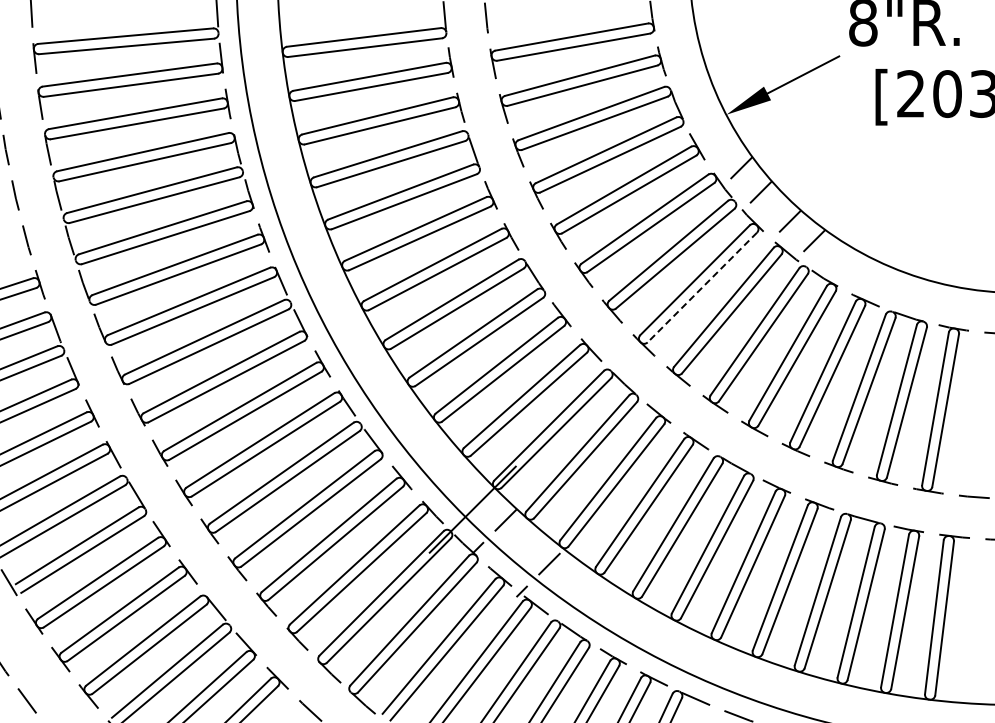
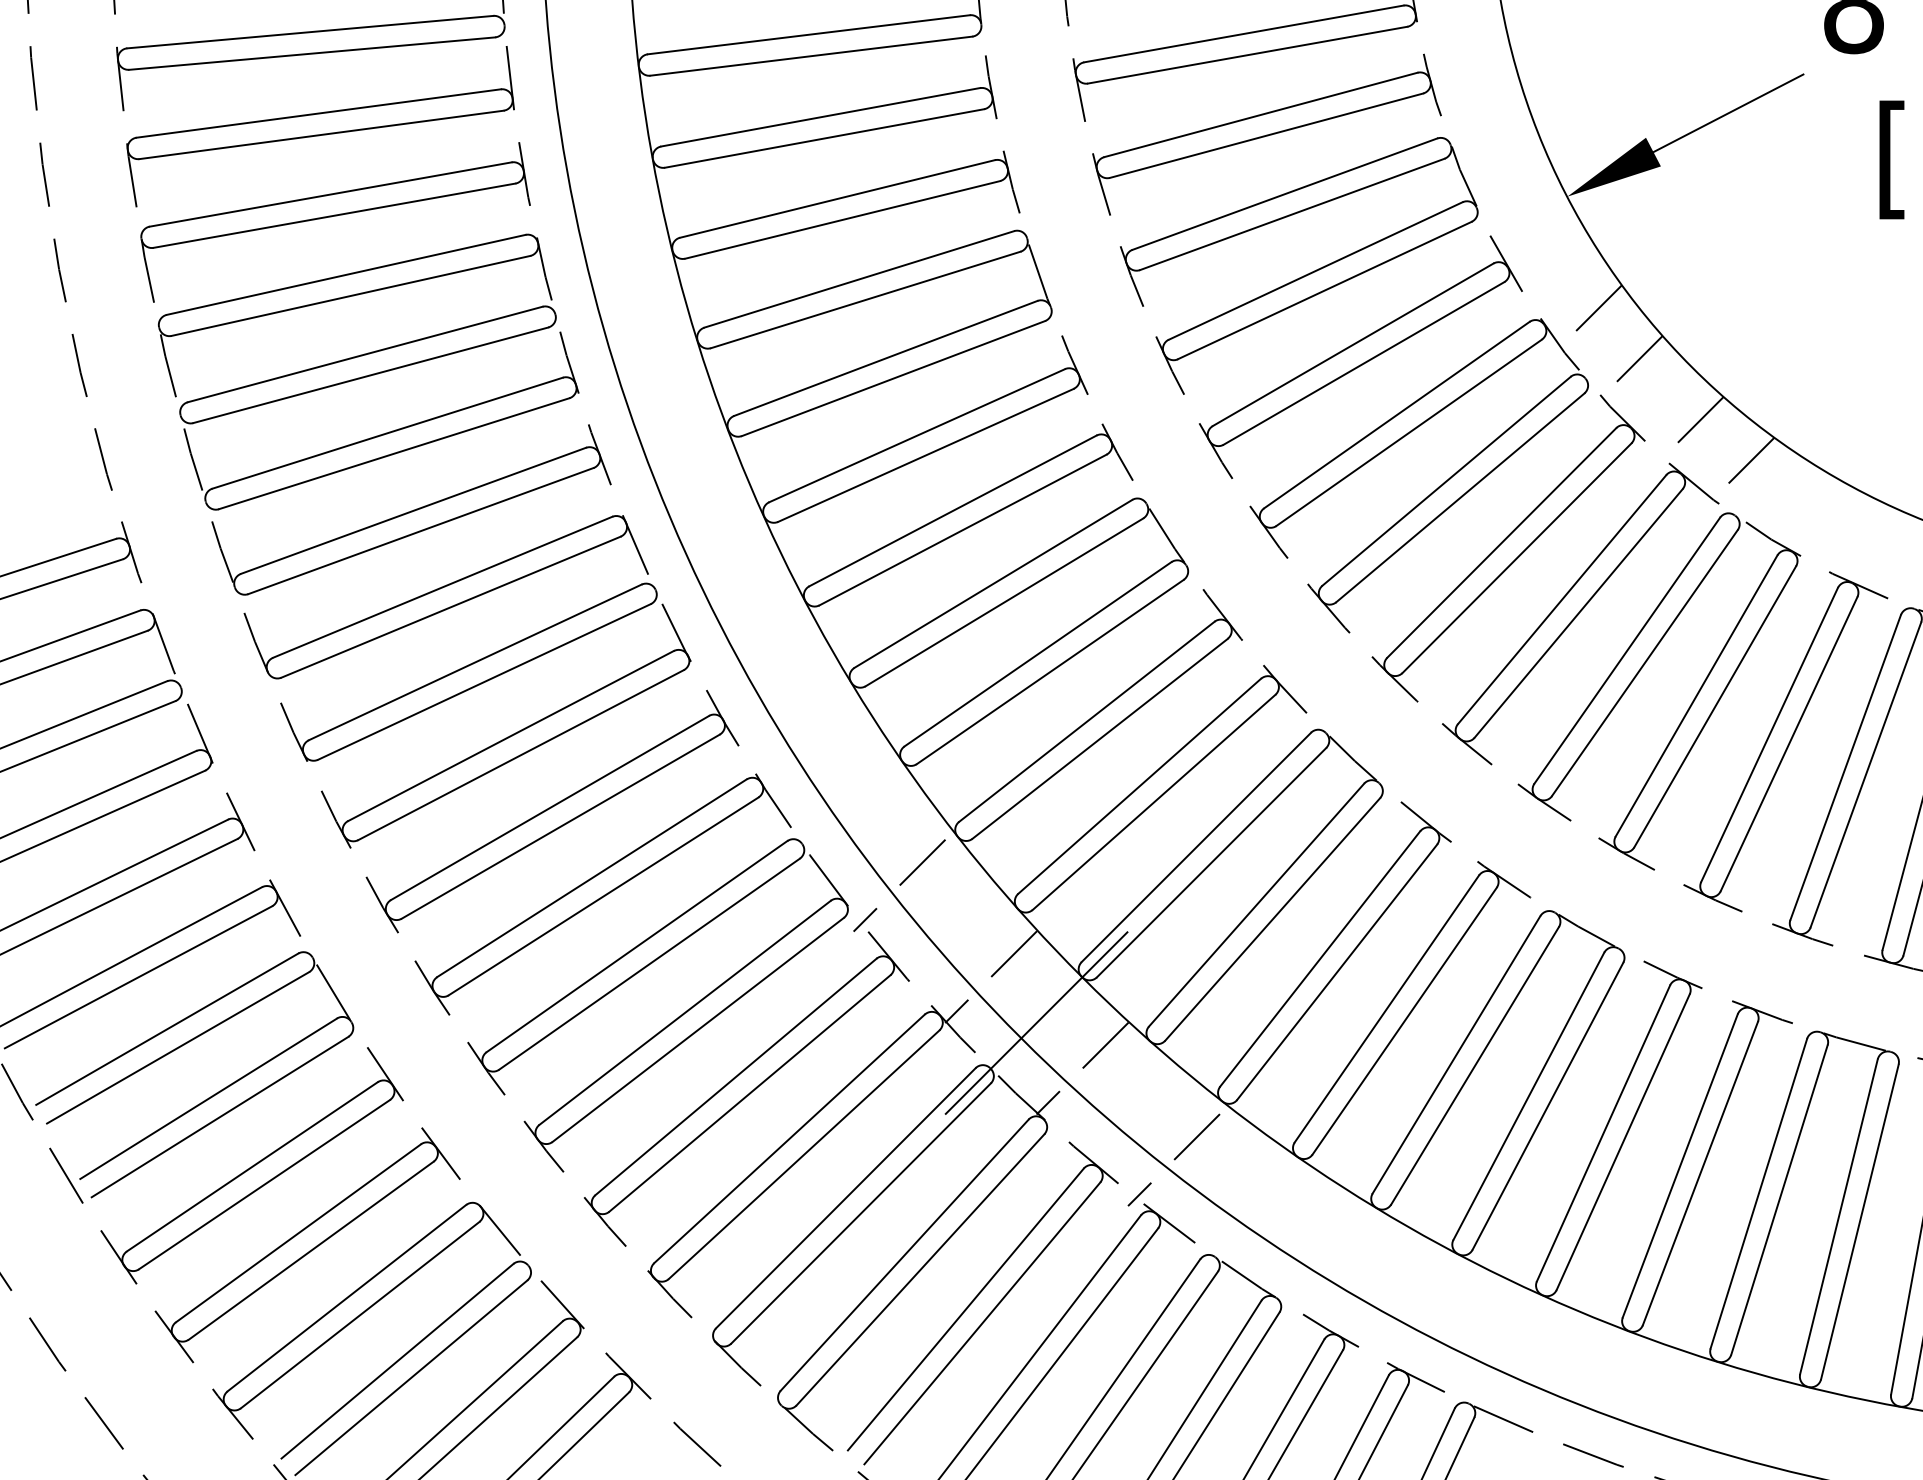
line: (702, 287) -> (1517, 558), dashed -> solid
line: (407, 443) -> (899, 884), added
line: (450, 487) -> (989, 976), added

